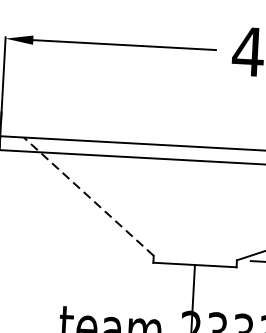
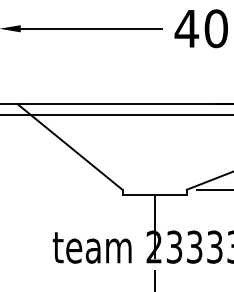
line: (89, 196) -> (70, 146), dashed -> solid

